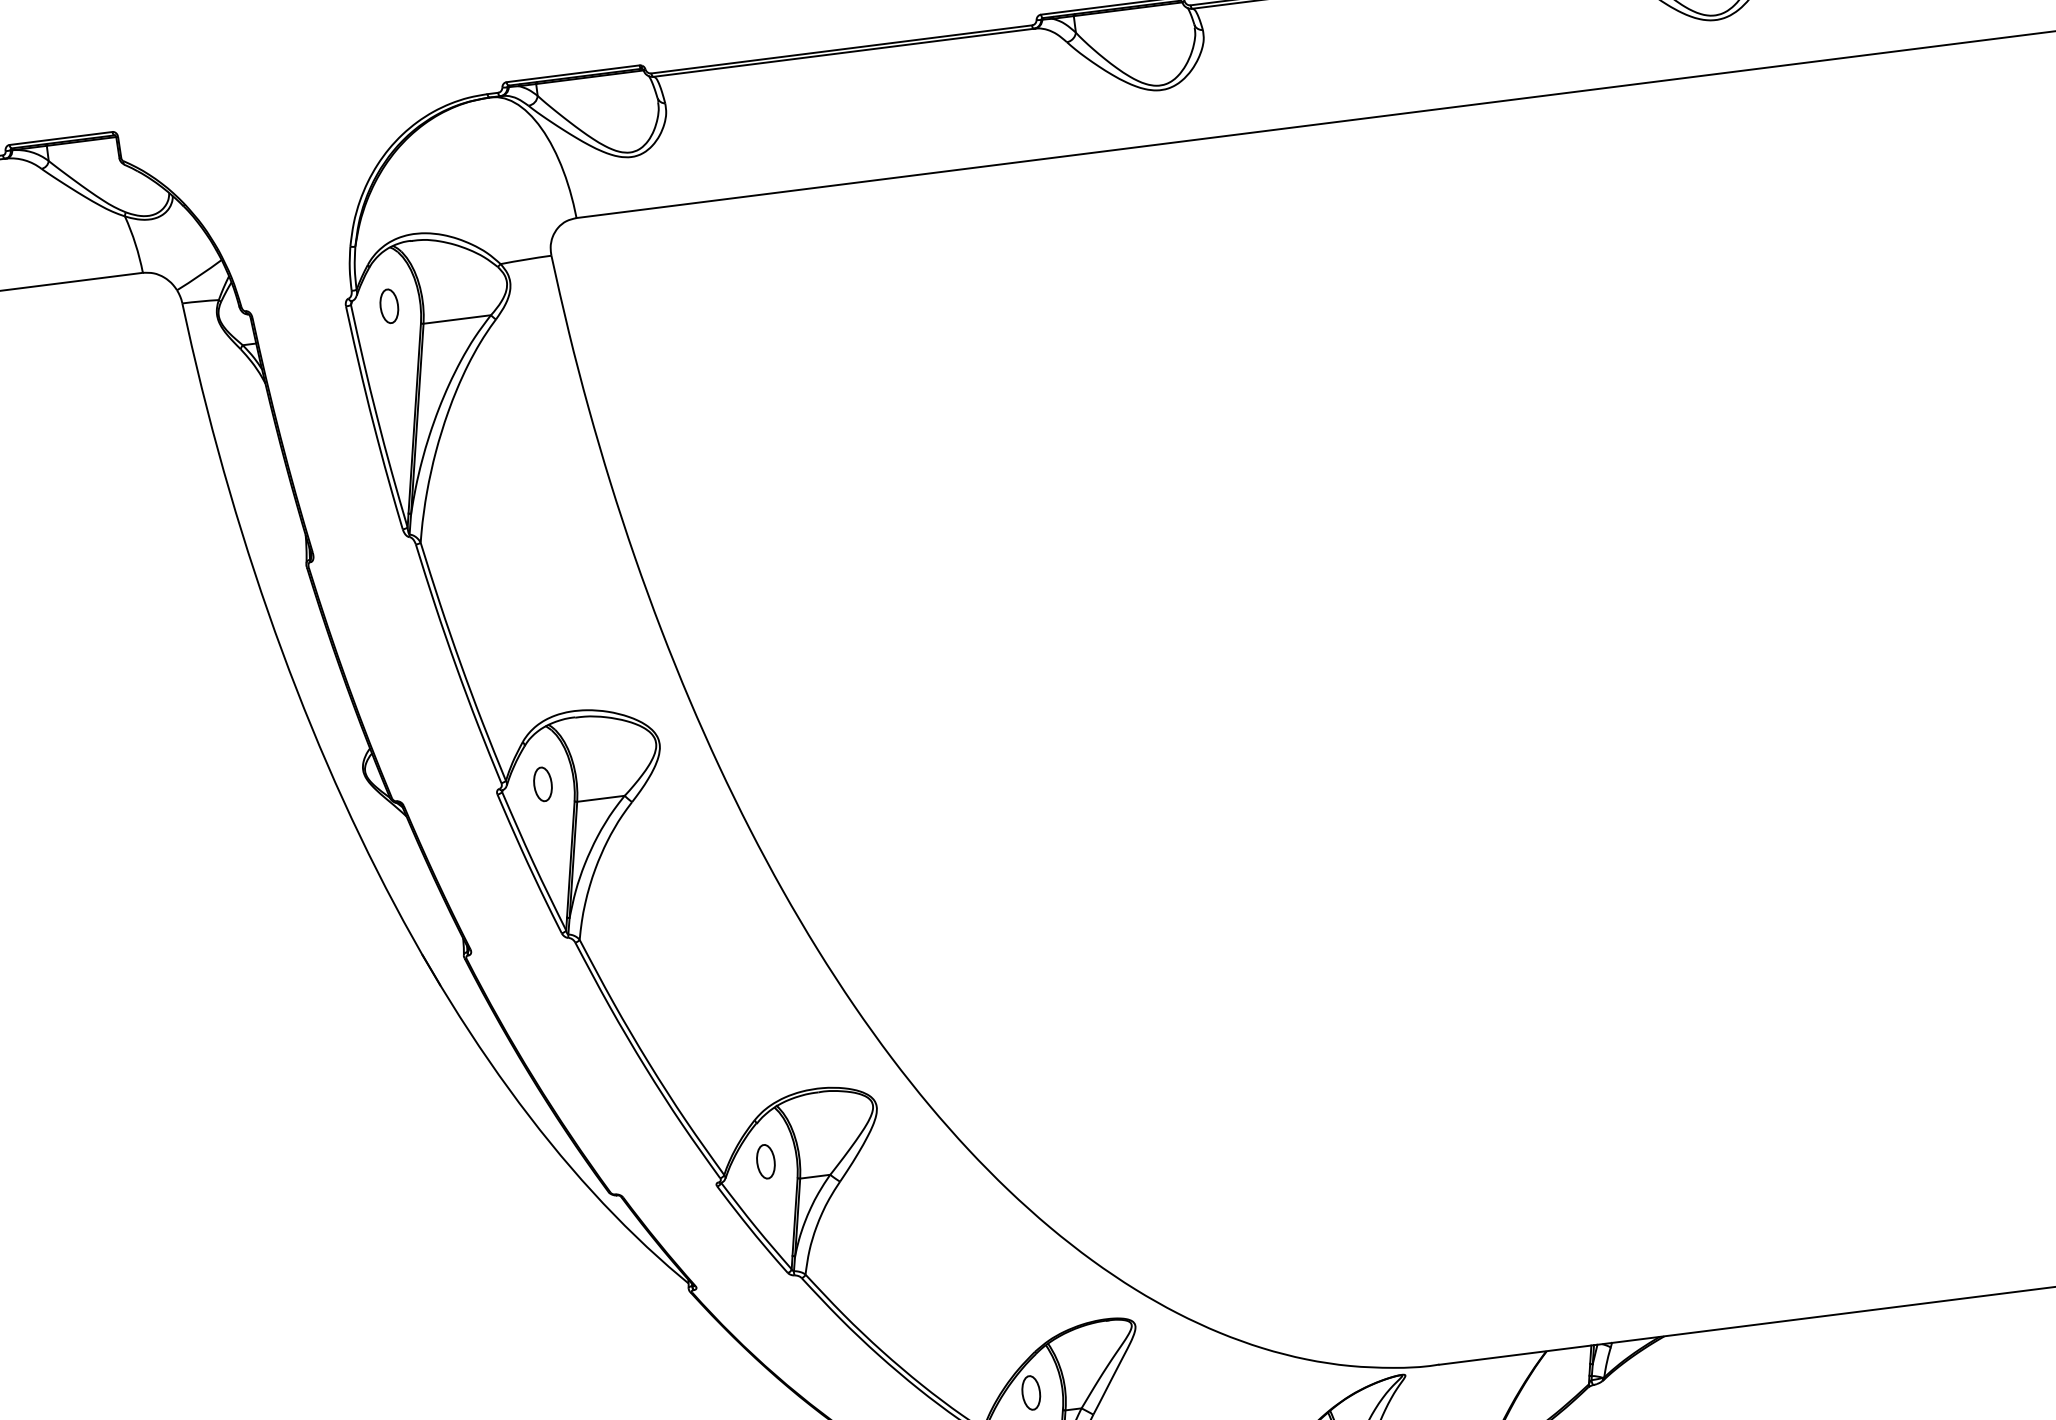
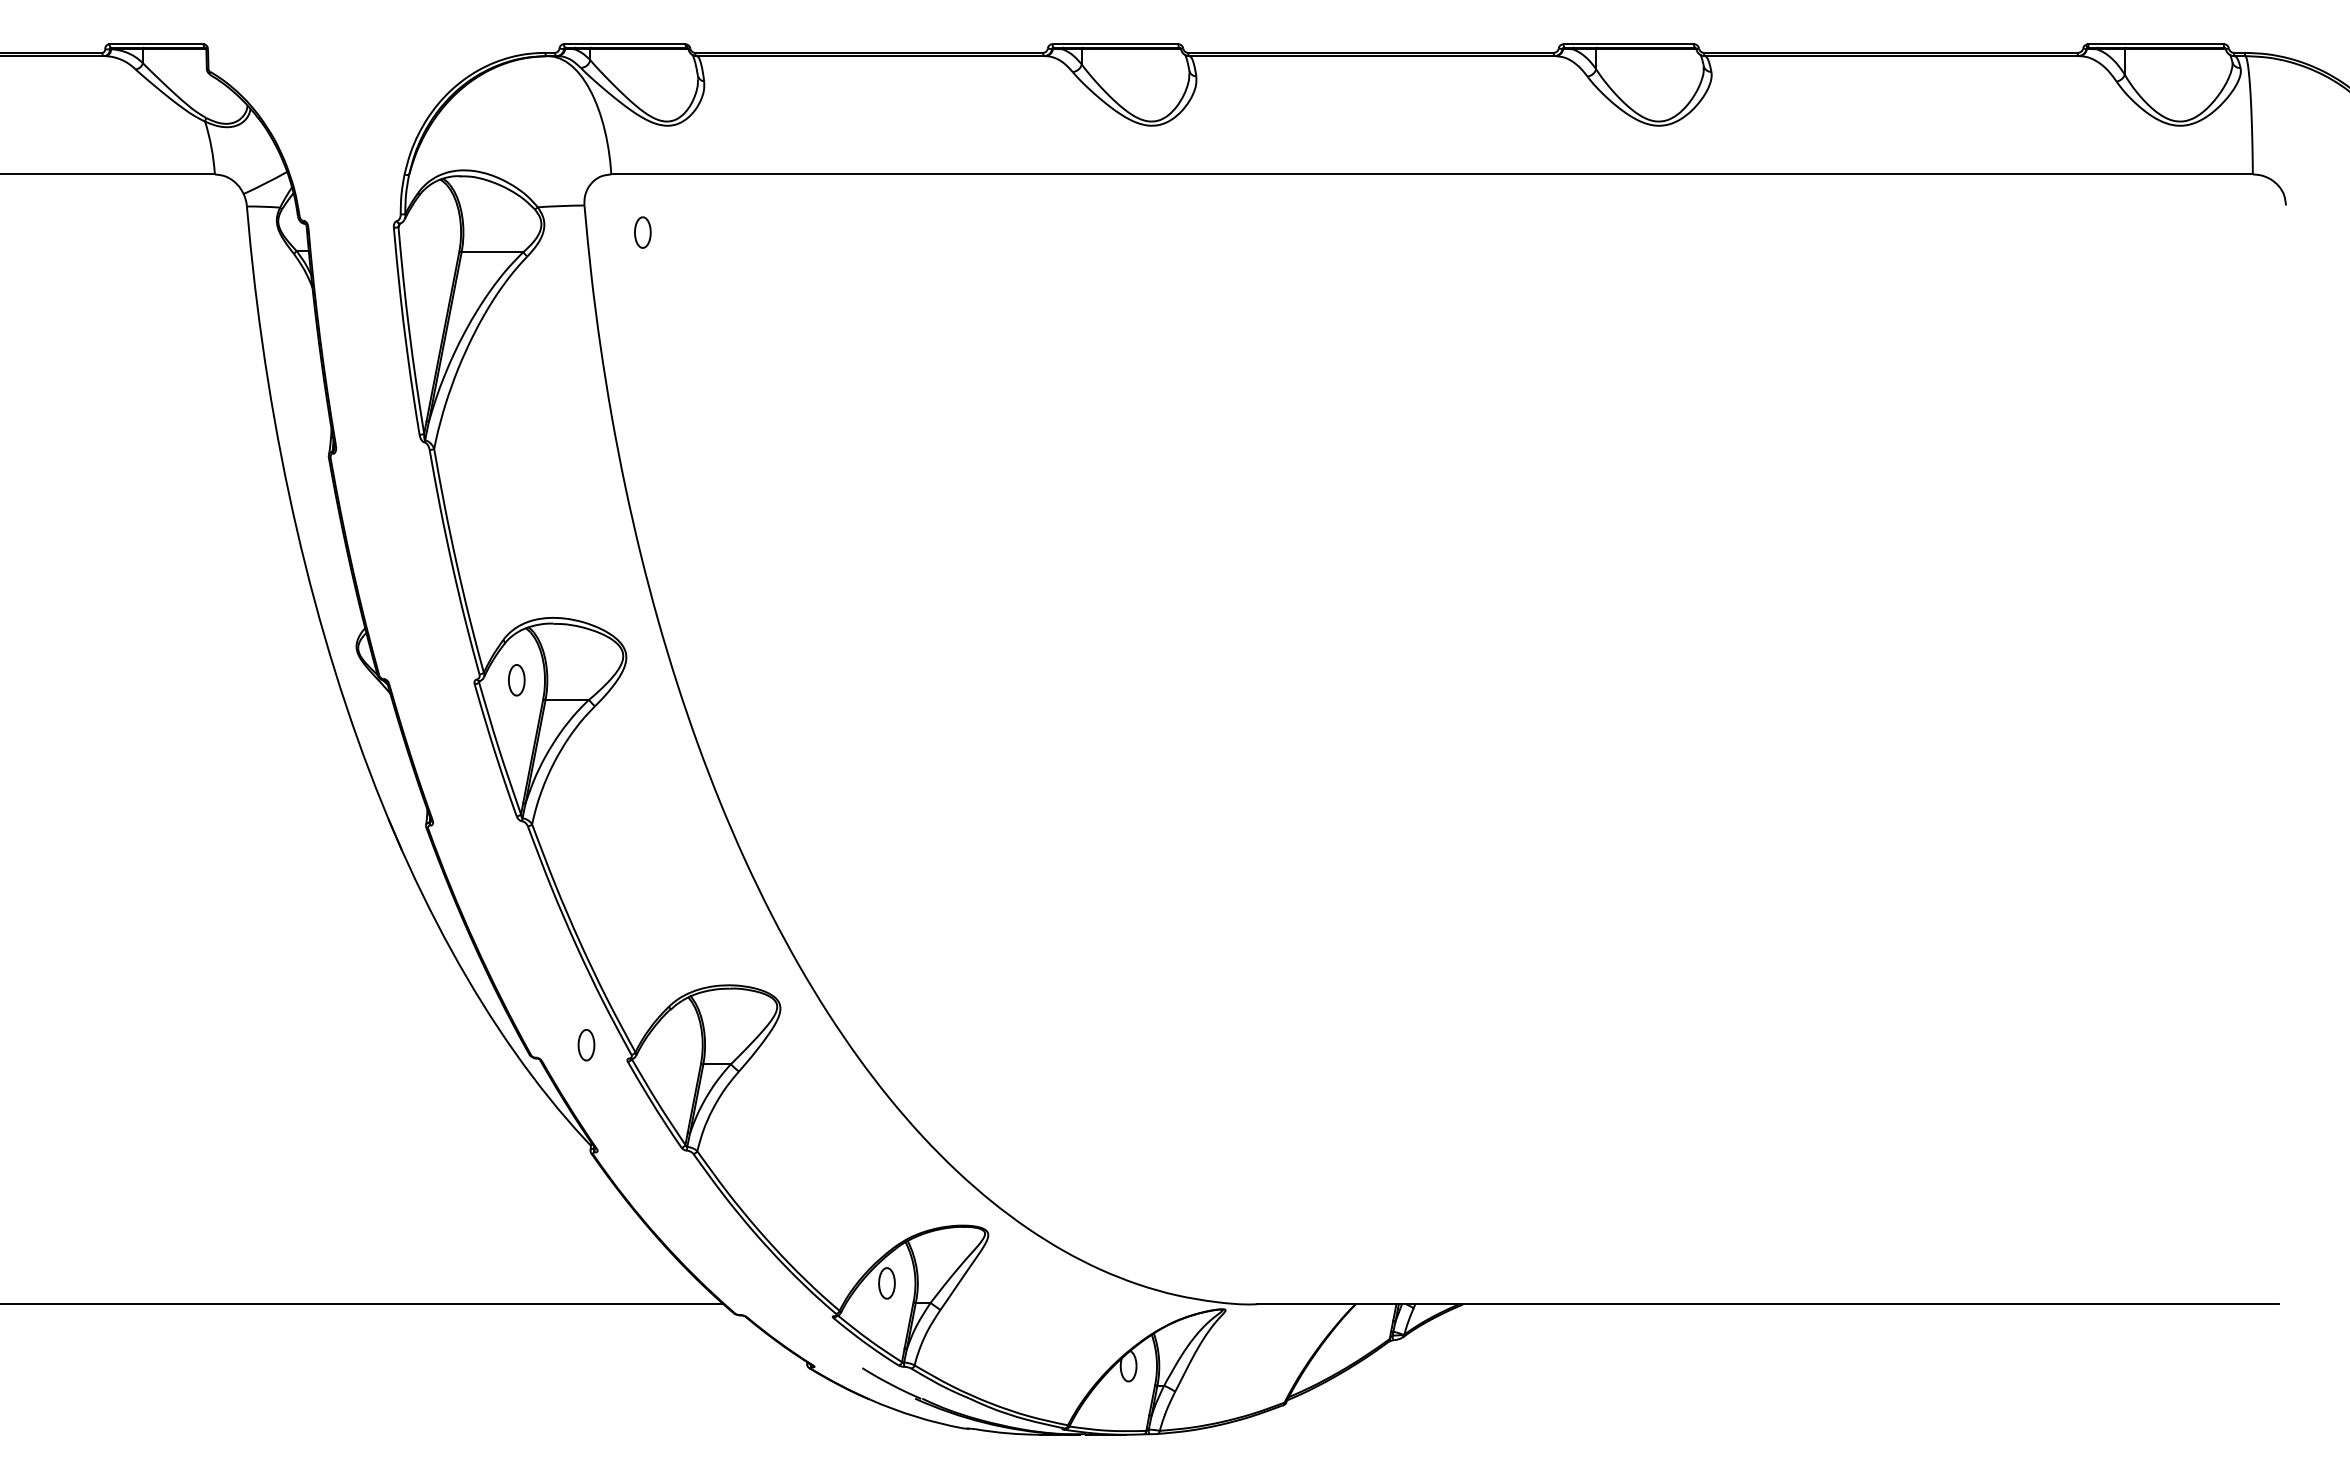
part: (388, 306) -> (642, 232), moved
part: (765, 1162) -> (586, 1045), moved

